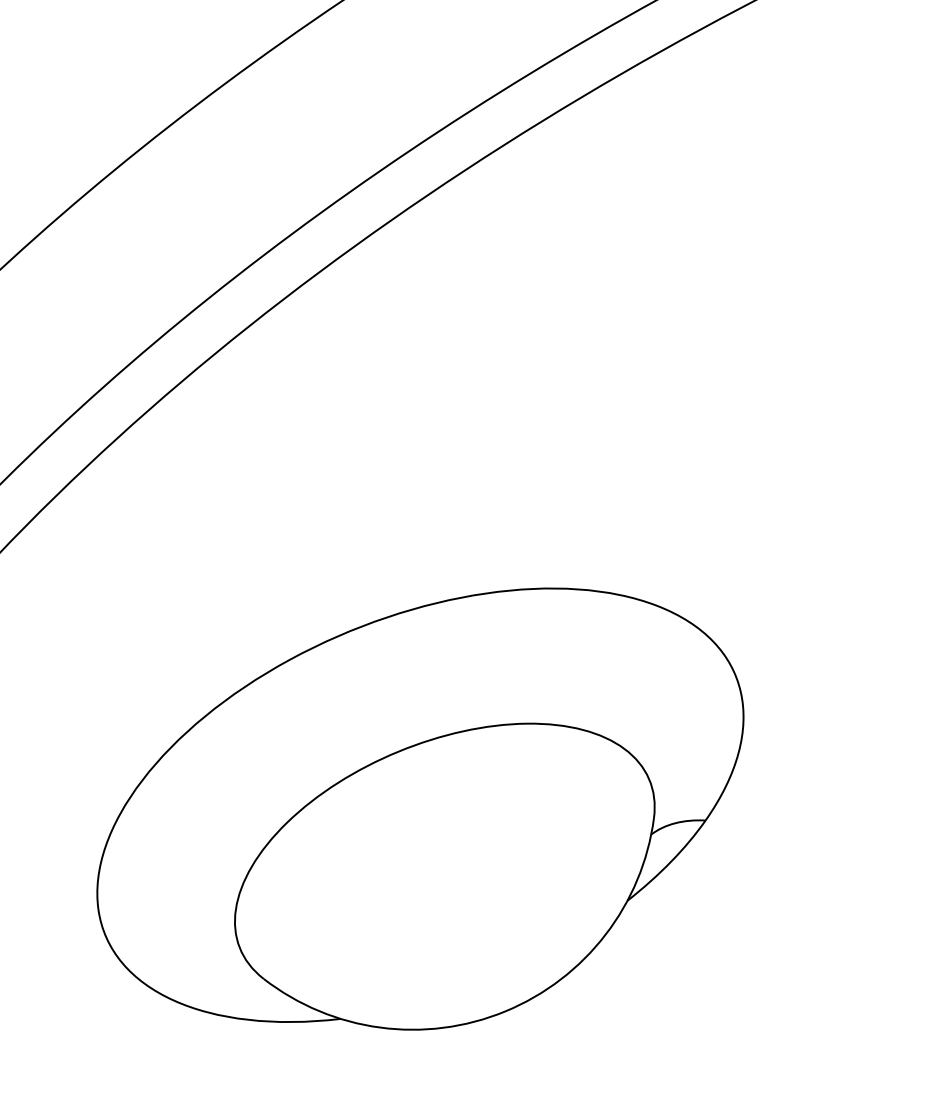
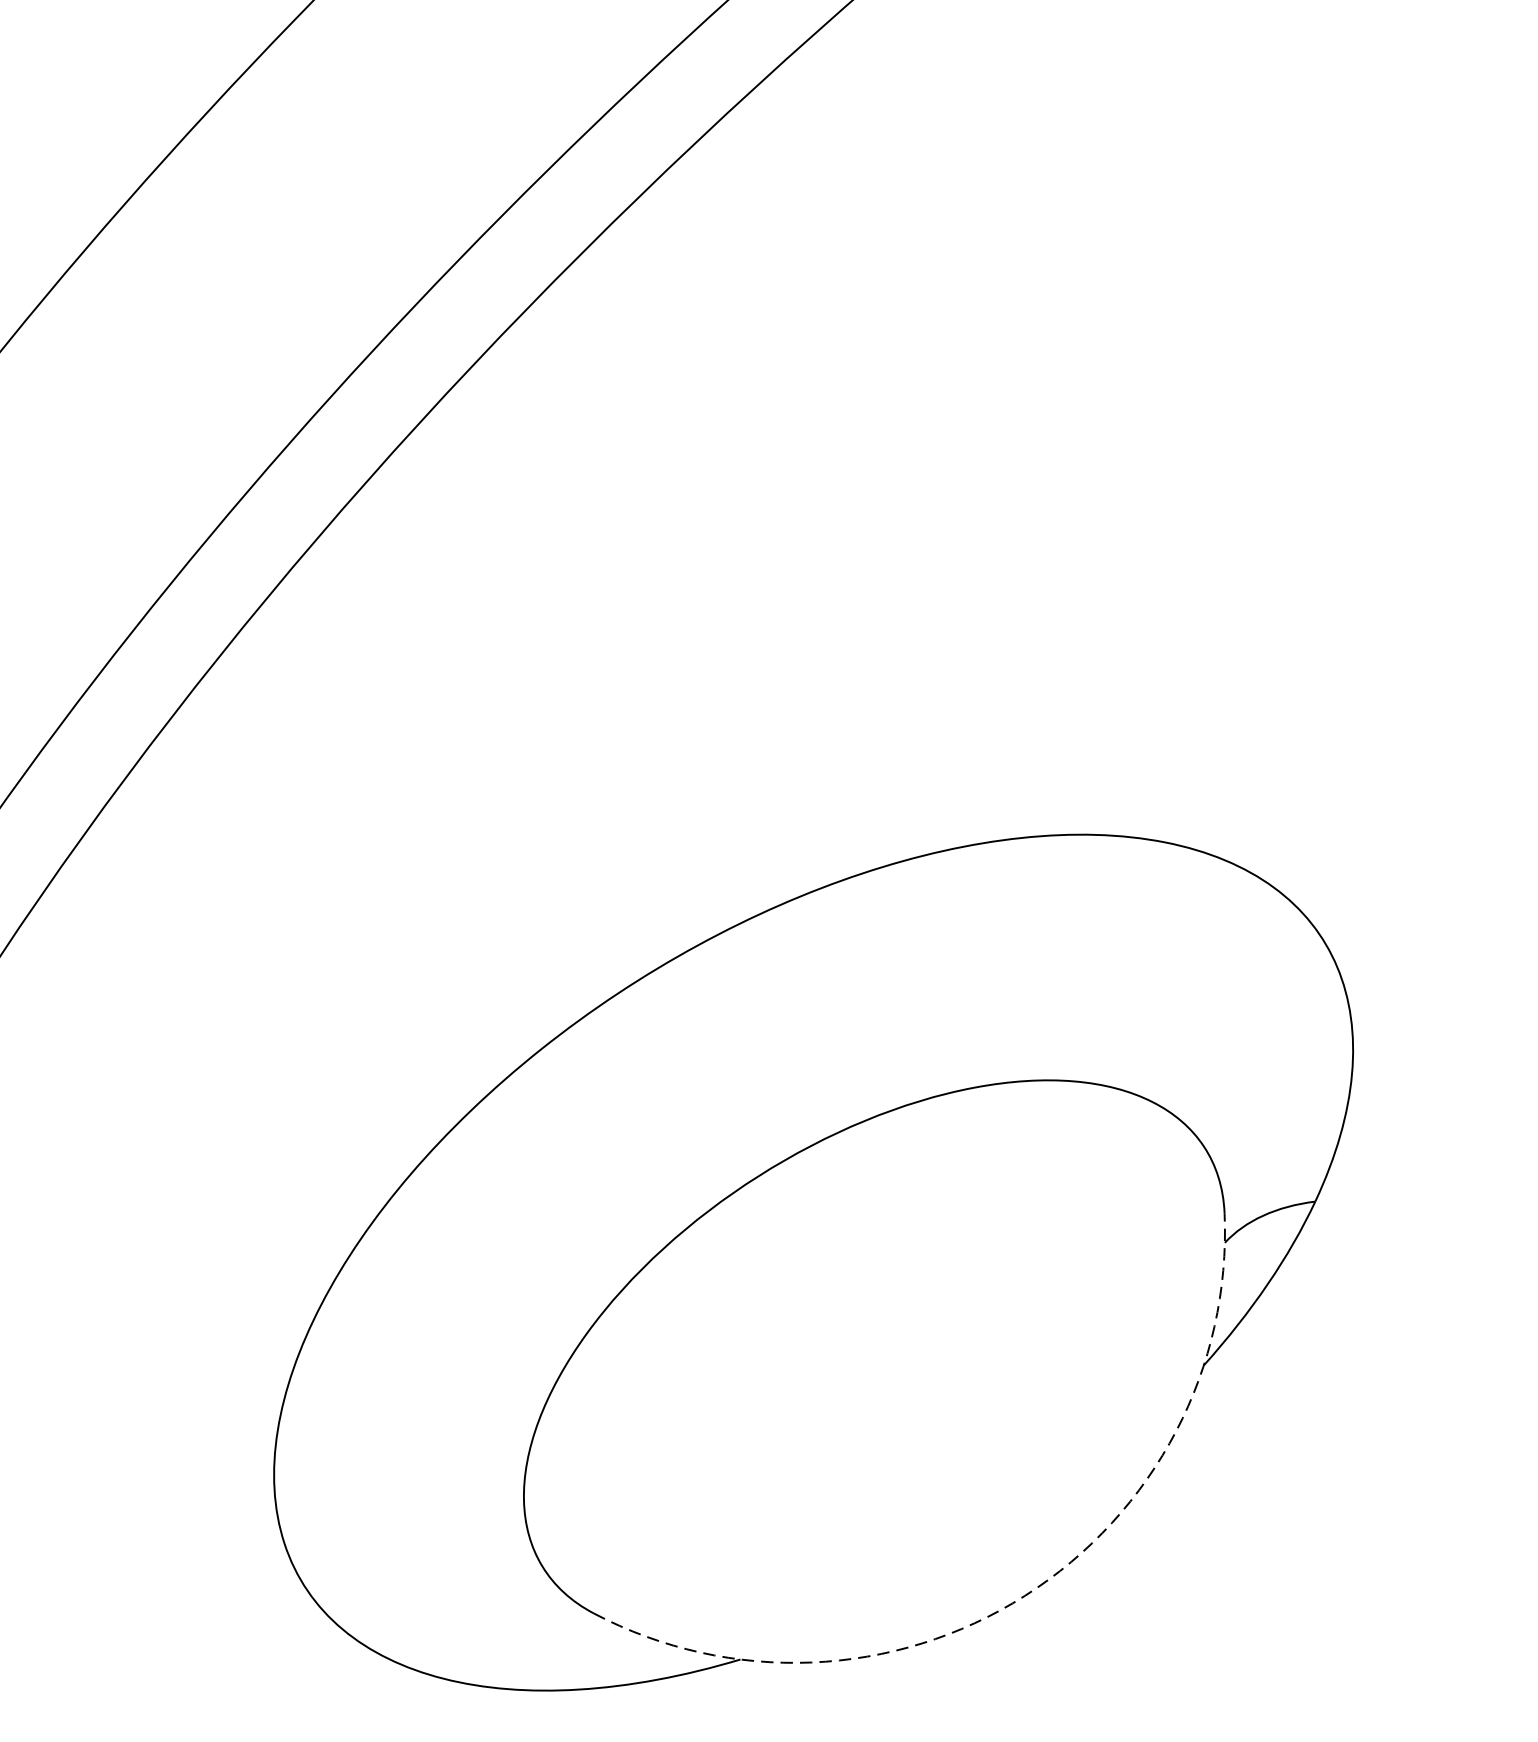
arc: (505, 1011) -> (1025, 1595), solid -> dashed

